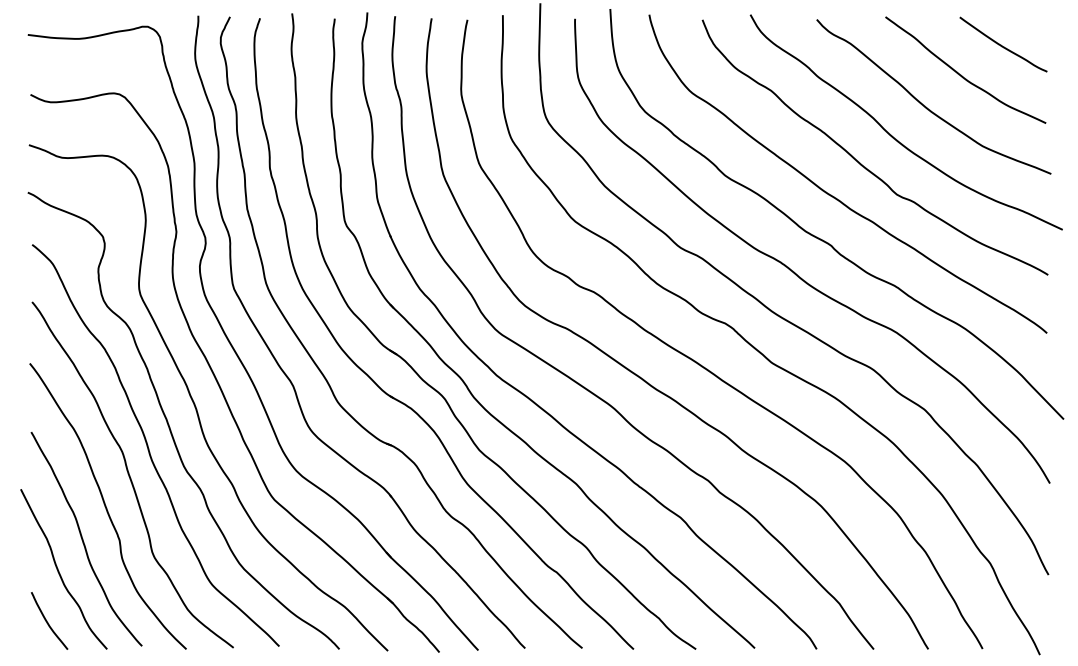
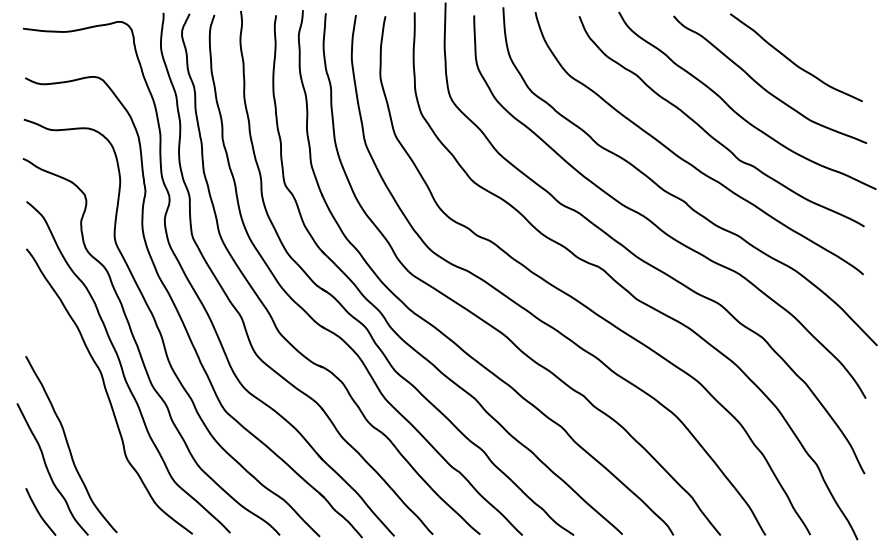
curve: (1002, 45) -> (826, 37), removed
curve: (106, 506) -> (87, 417), removed

